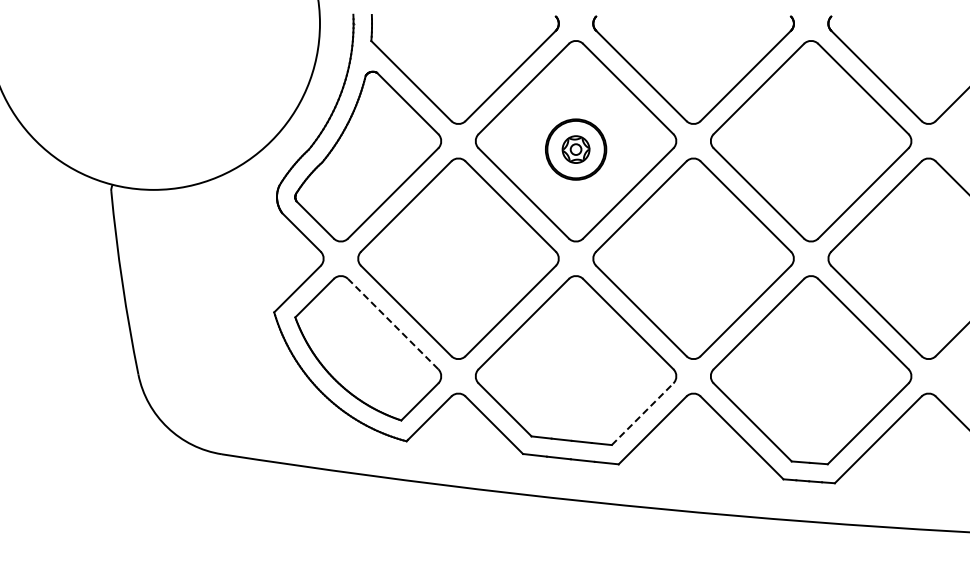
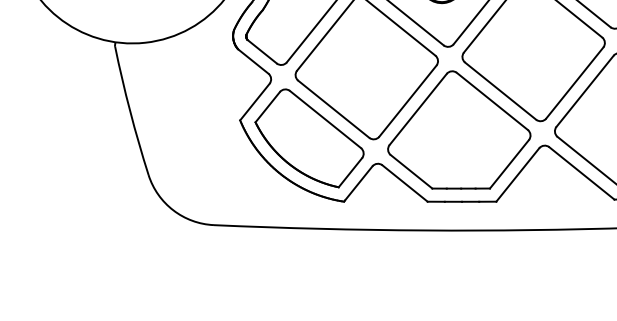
line: (393, 324) -> (325, 119), dashed -> solid
line: (642, 414) -> (509, 164), dashed -> solid

